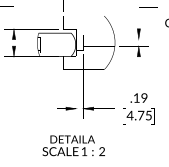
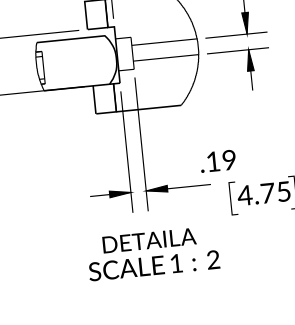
text: (138, 97) -> (216, 160), moved
text: (73, 145) -> (152, 253), moved

